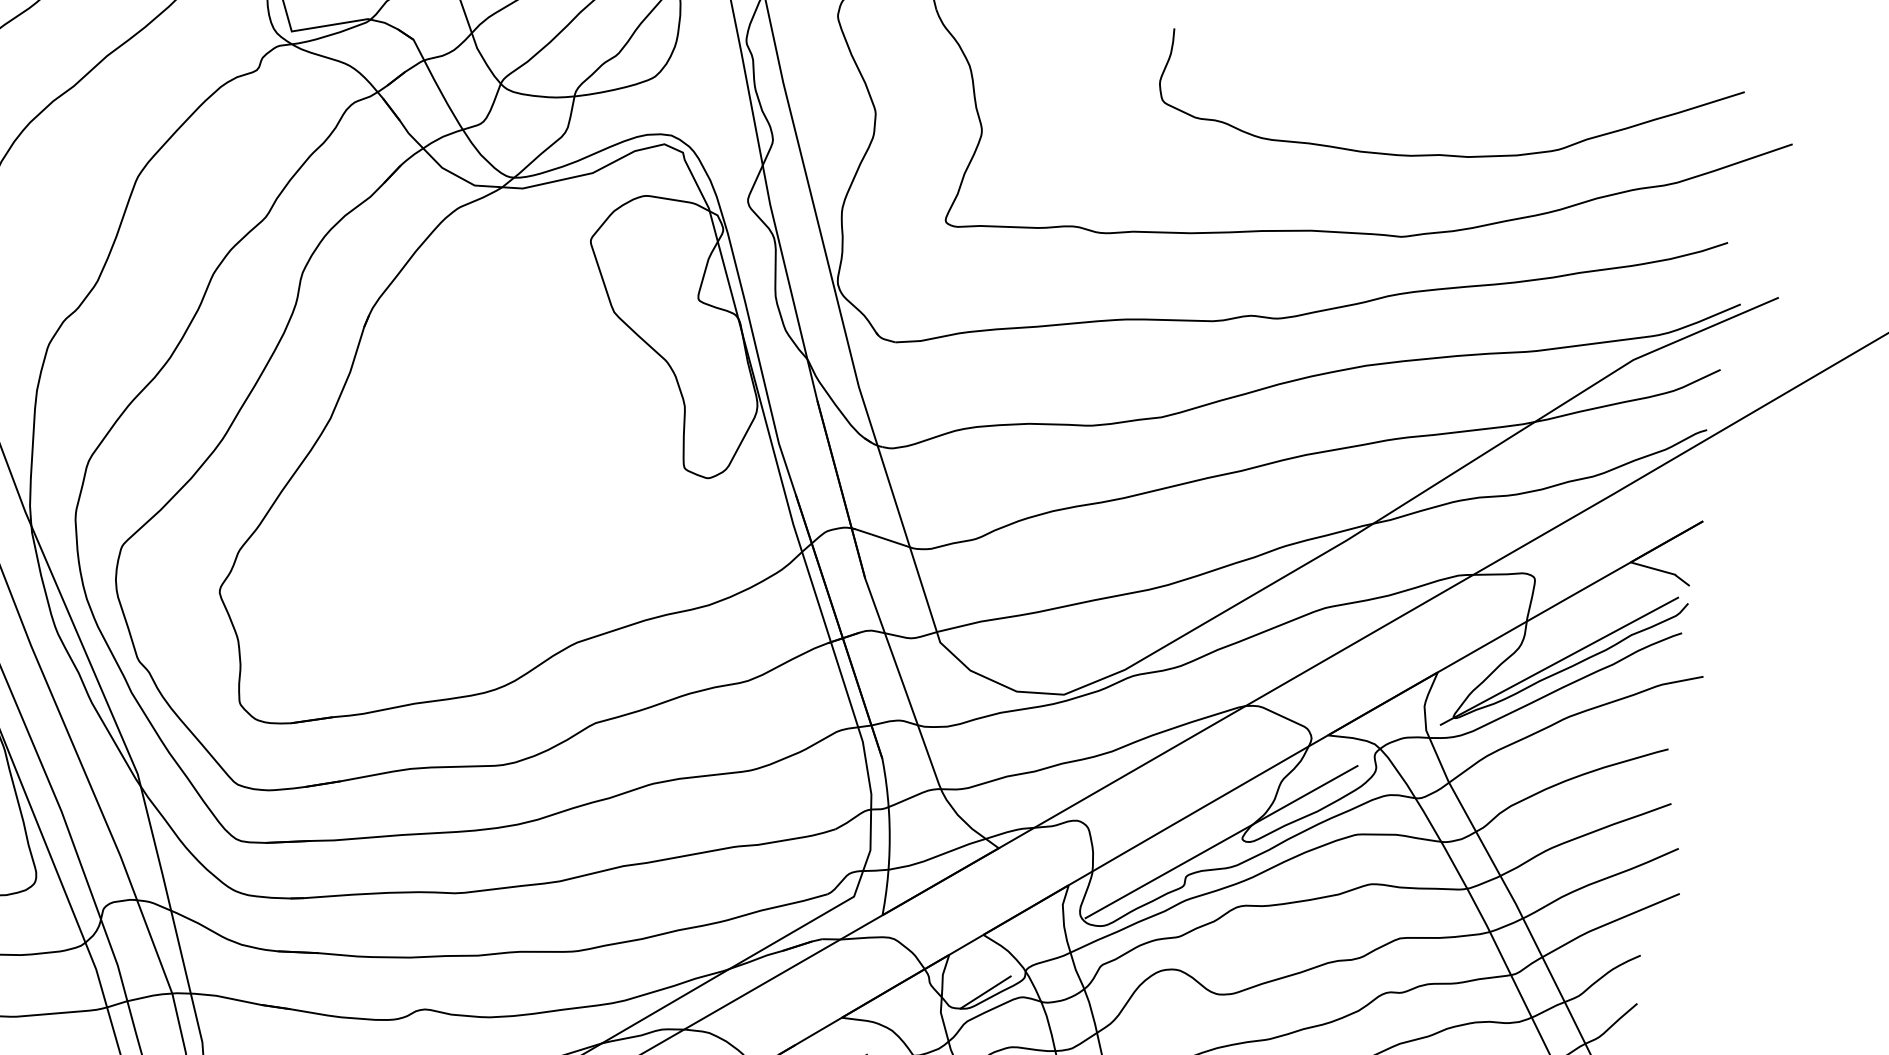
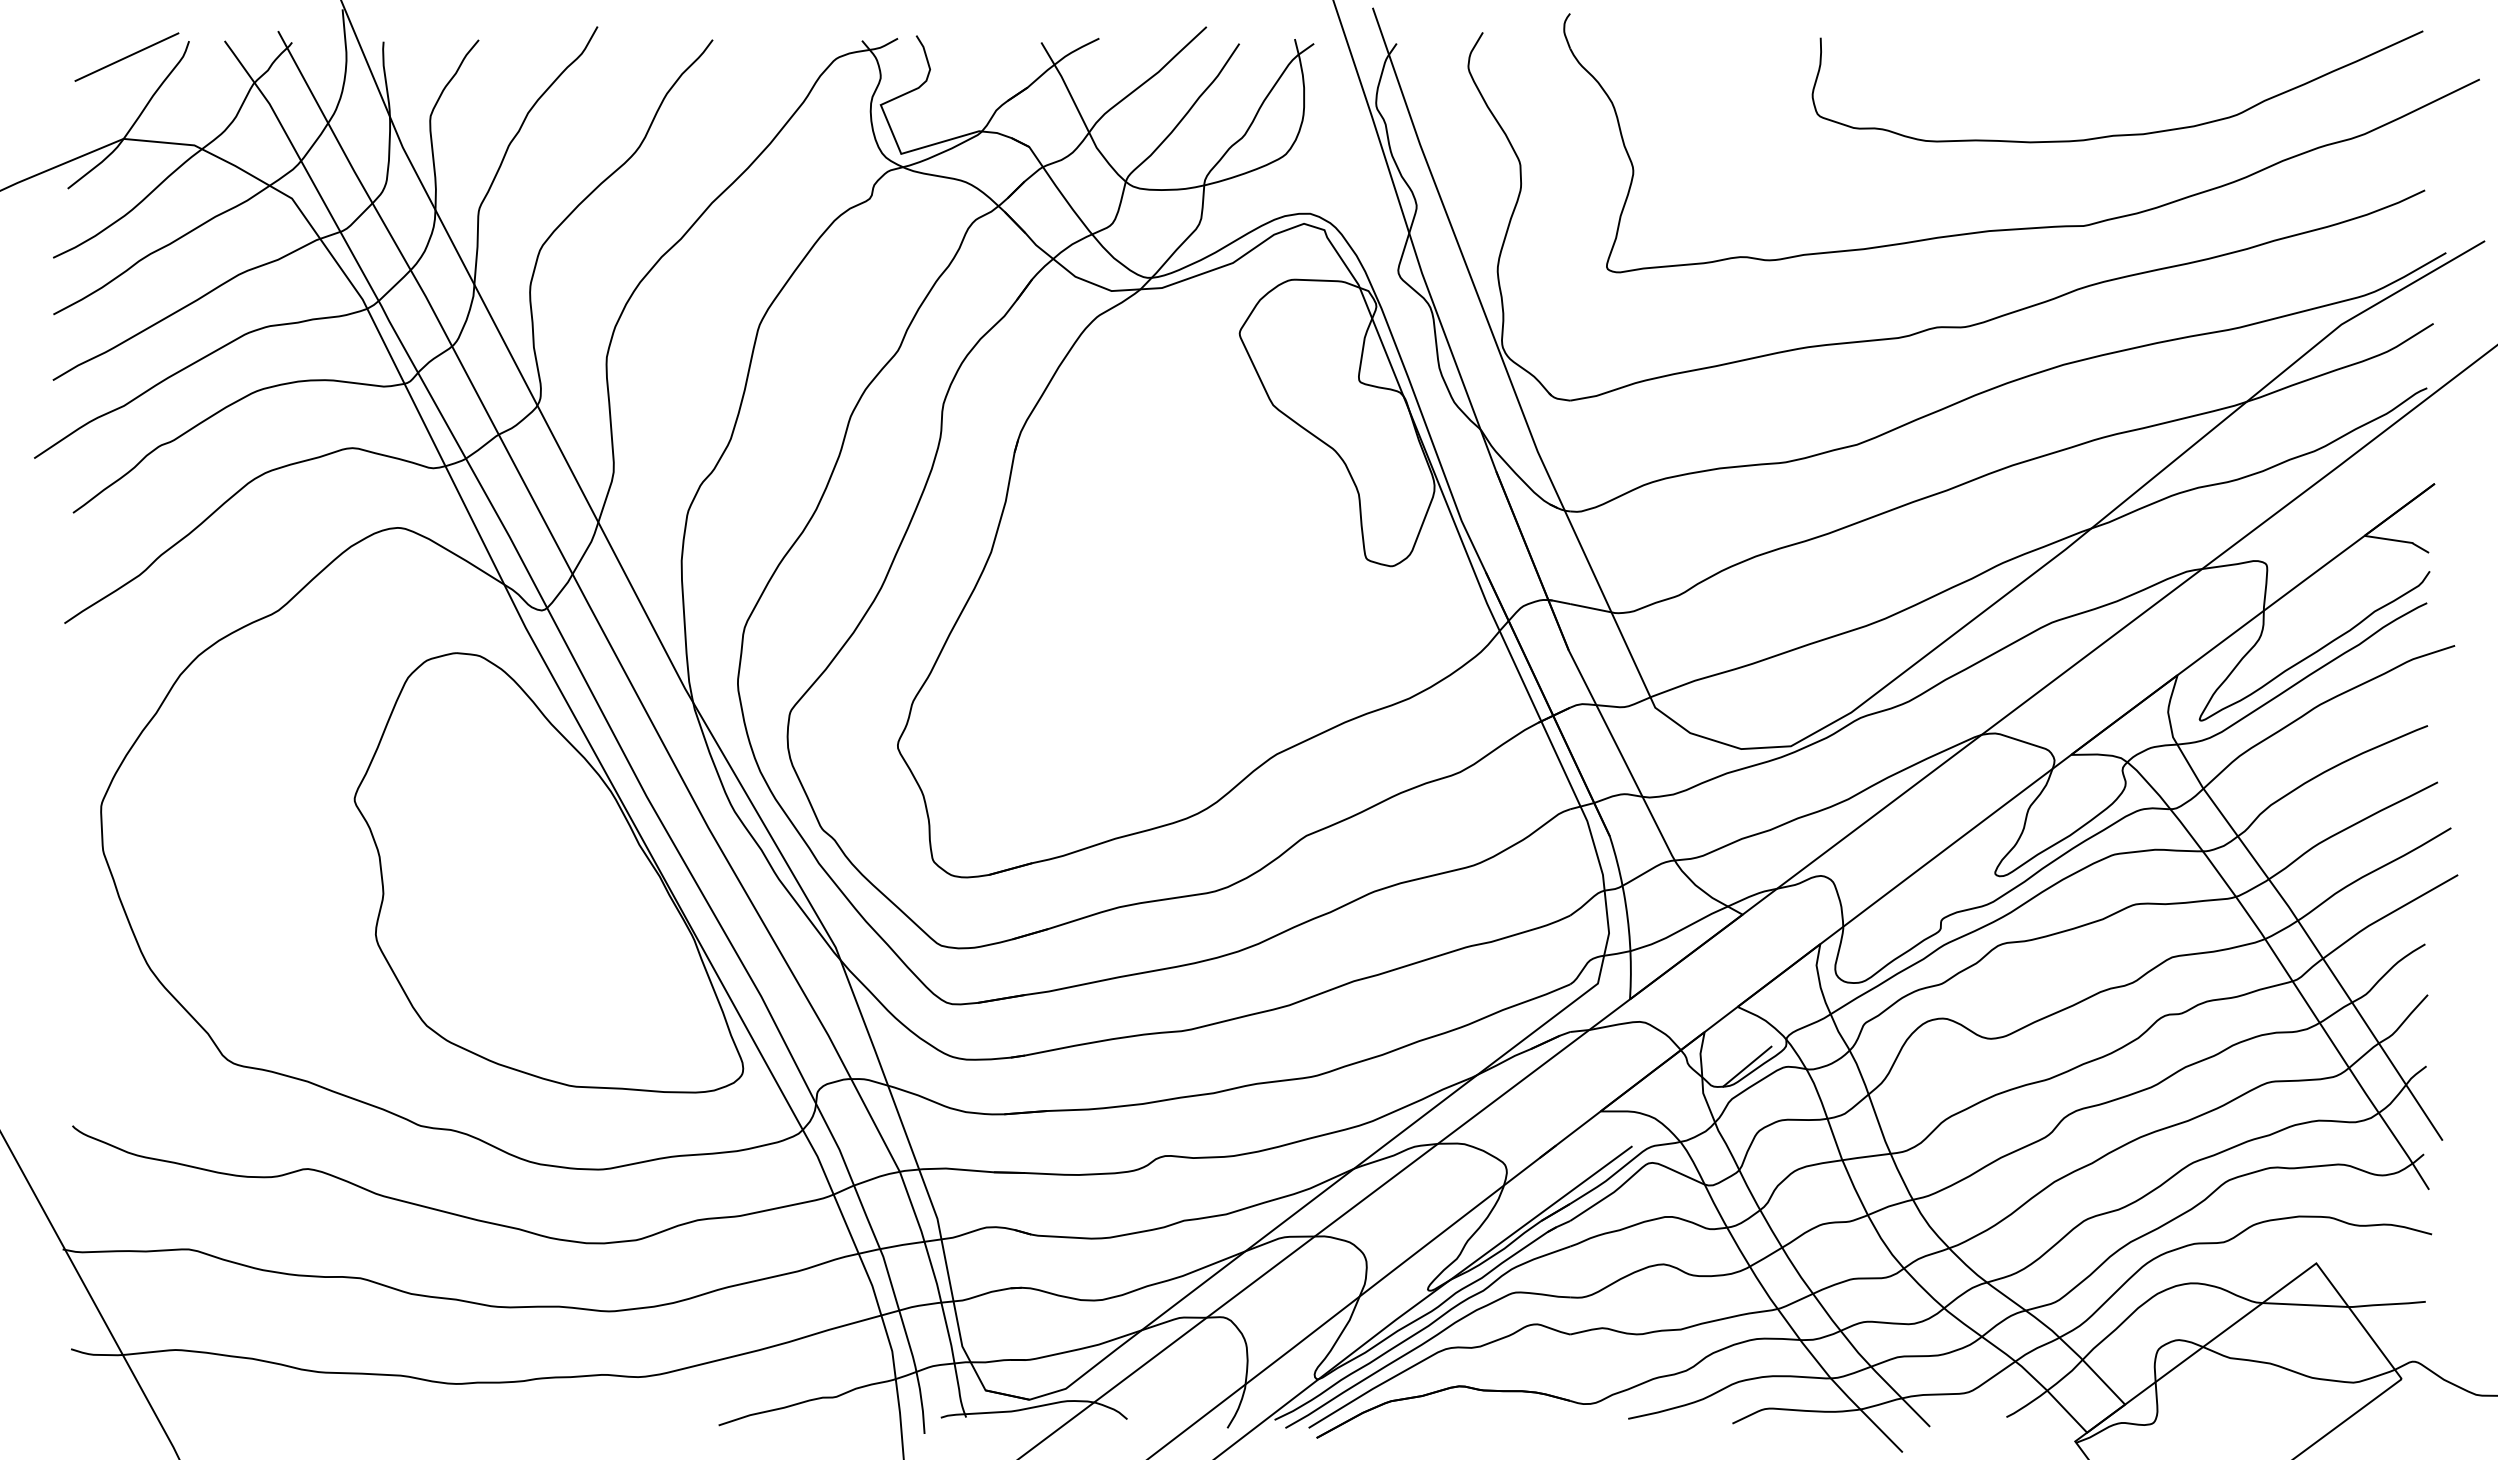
line: (1559, 660) -> (2302, 647), removed
line: (1221, 841) -> (1973, 879), removed

